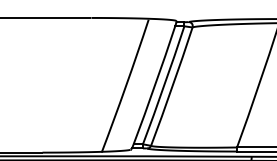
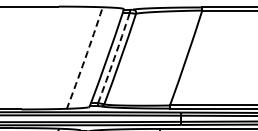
arc: (126, 85) -> (85, 58), solid -> dashed
arc: (164, 85) -> (114, 58), solid -> dashed

